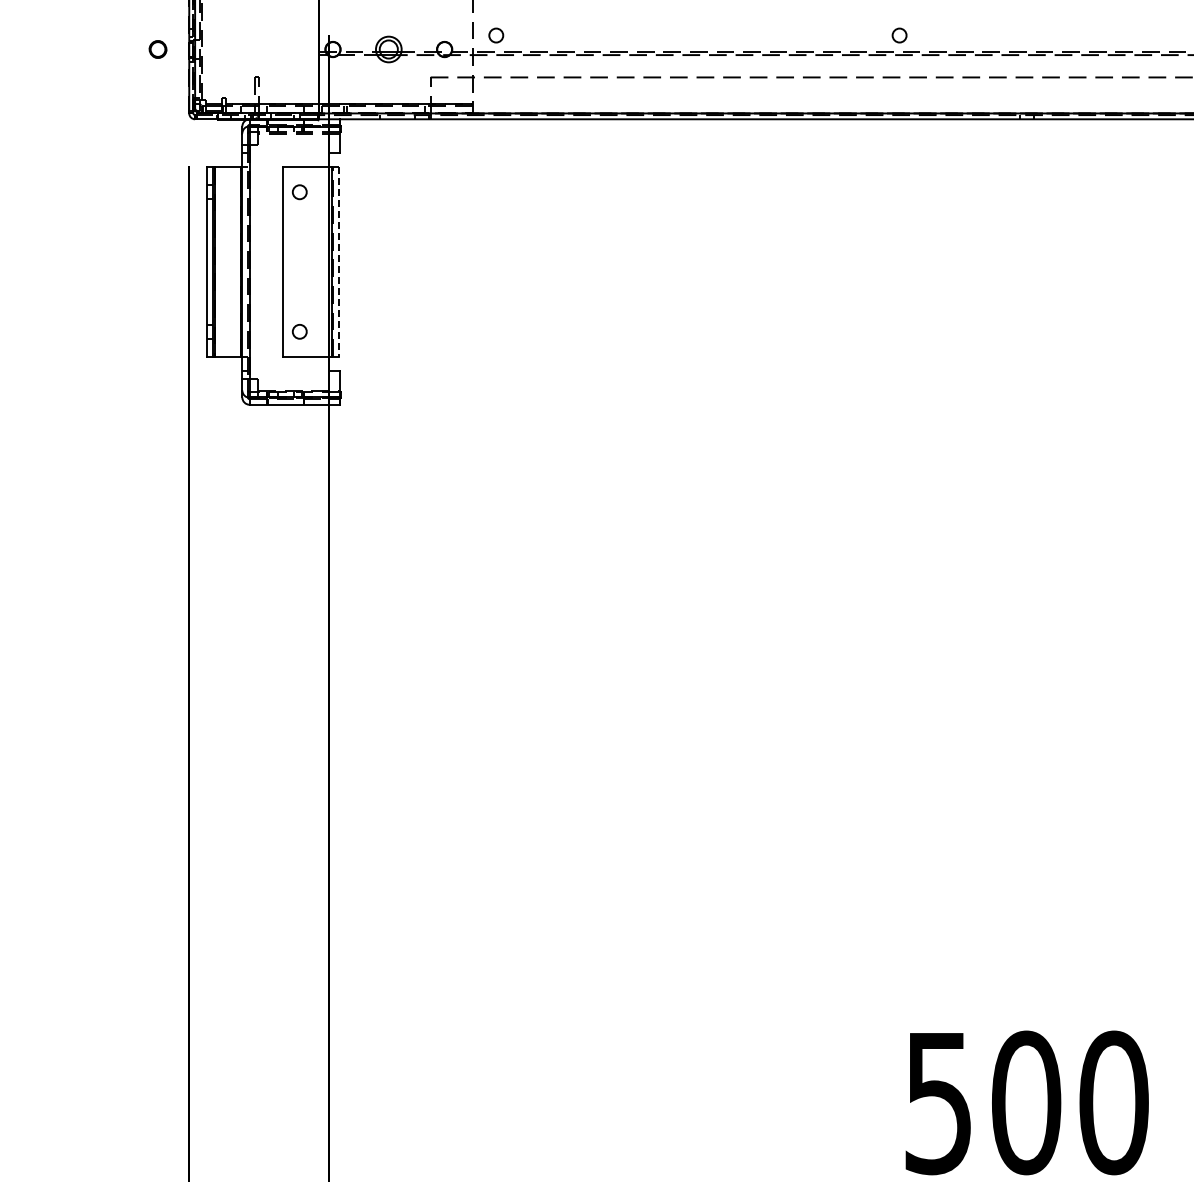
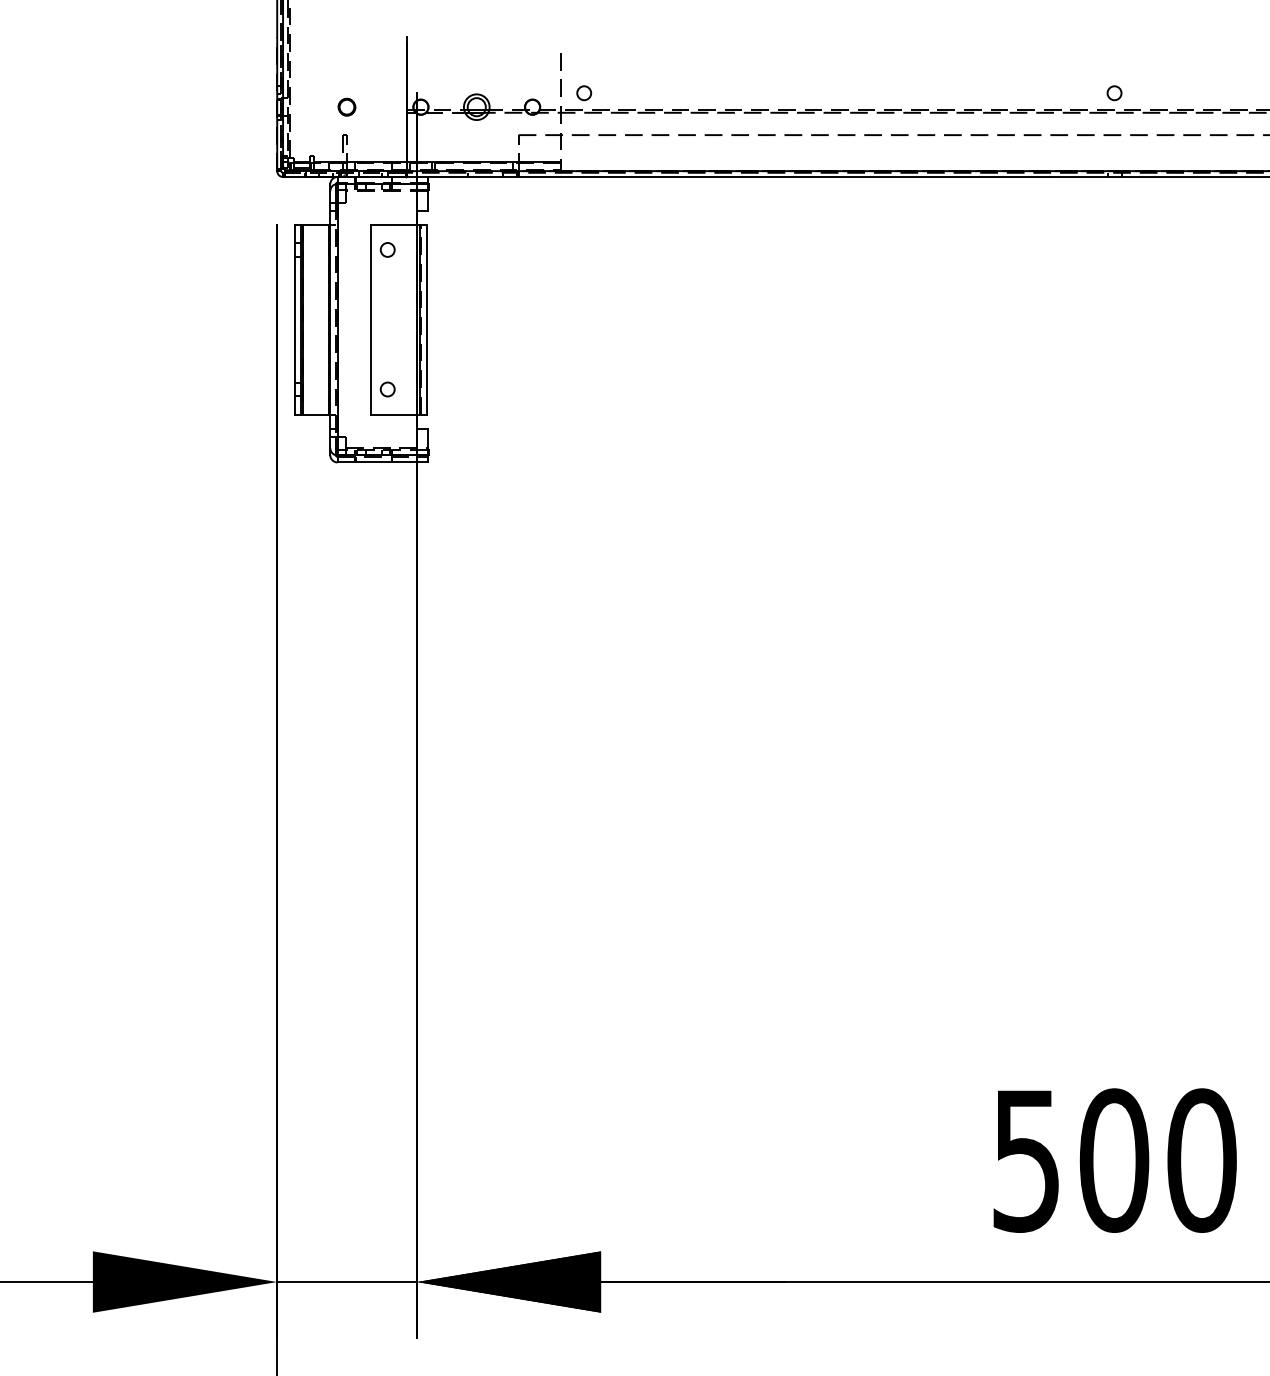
circle: (899, 35) -> (1114, 93), moved
part: (157, 48) -> (346, 106), moved
line: (338, 261) -> (426, 319), dashed -> solid

